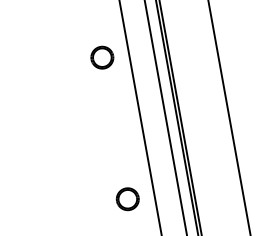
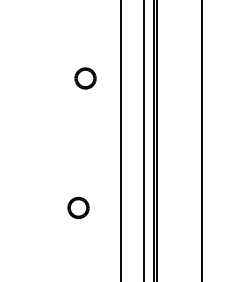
part: (102, 57) -> (85, 78), moved
part: (127, 198) -> (78, 207), moved

